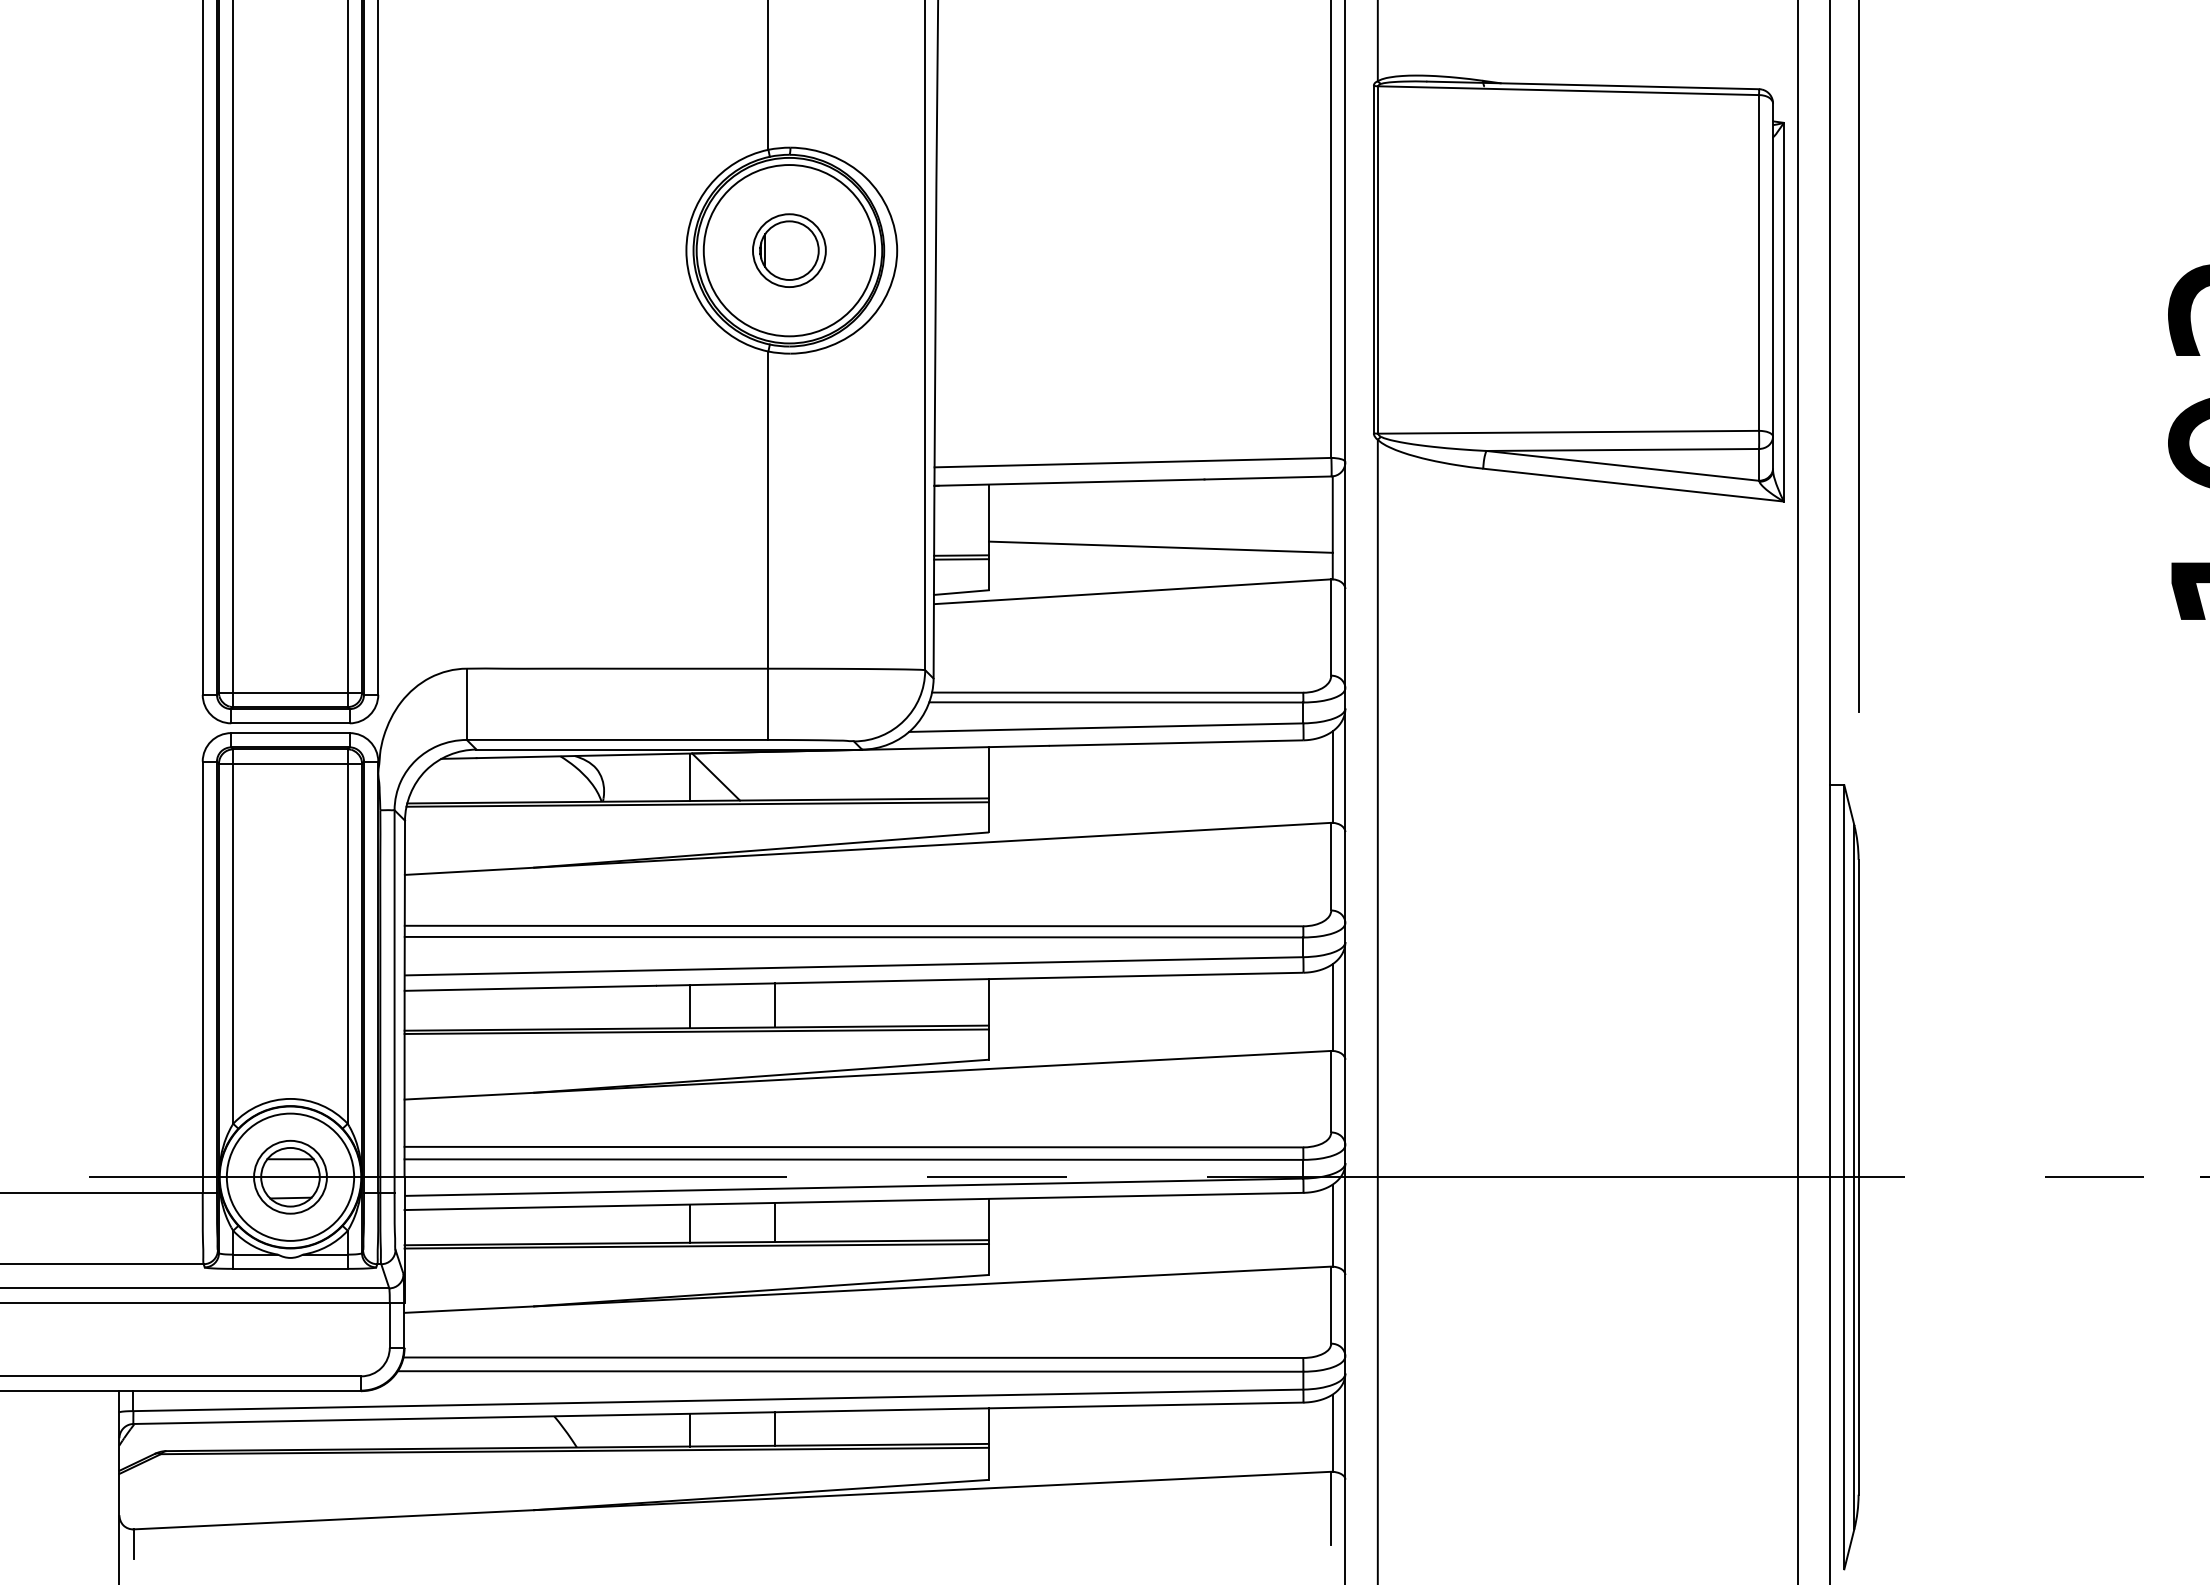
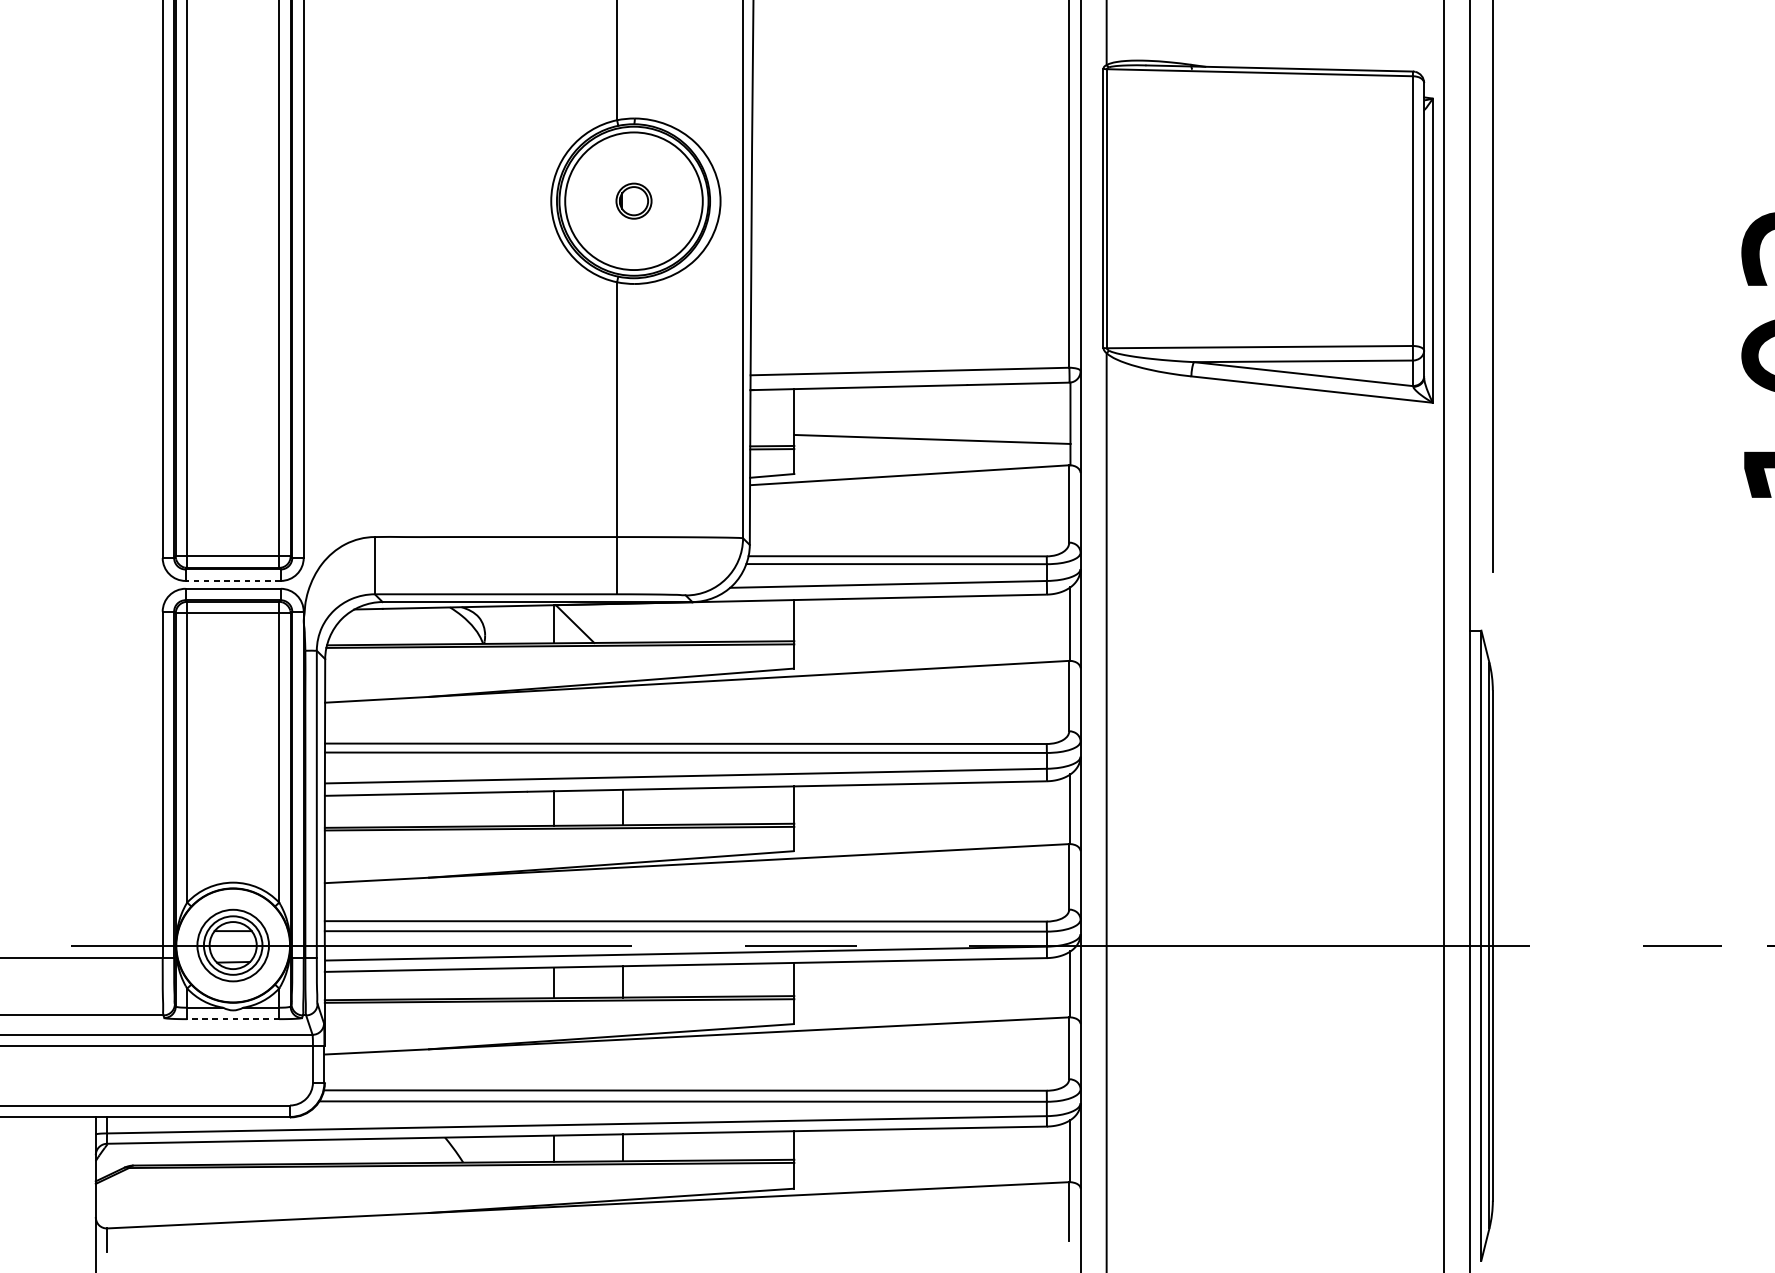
part: (789, 250) -> (634, 201), size x0.6
line: (290, 723) -> (233, 581), solid -> dashed
circle: (290, 1176) -> (233, 944), size x0.7
line: (290, 1268) -> (233, 1018), solid -> dashed

